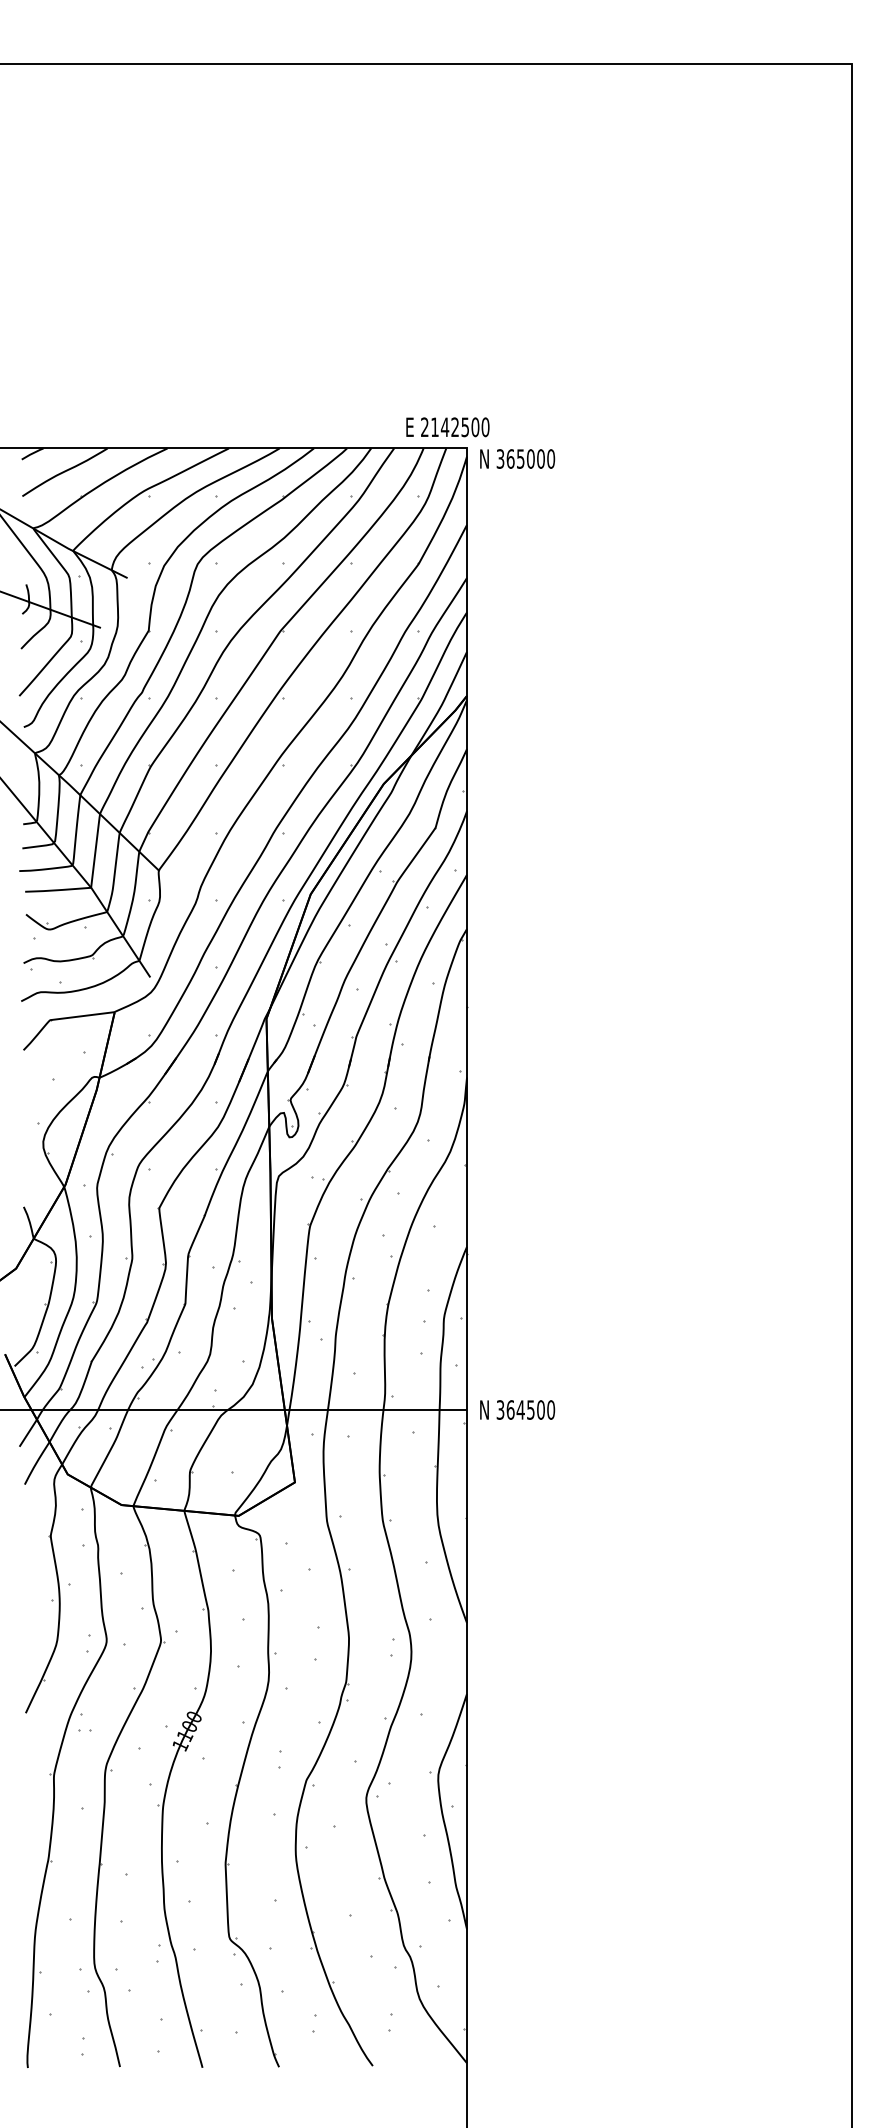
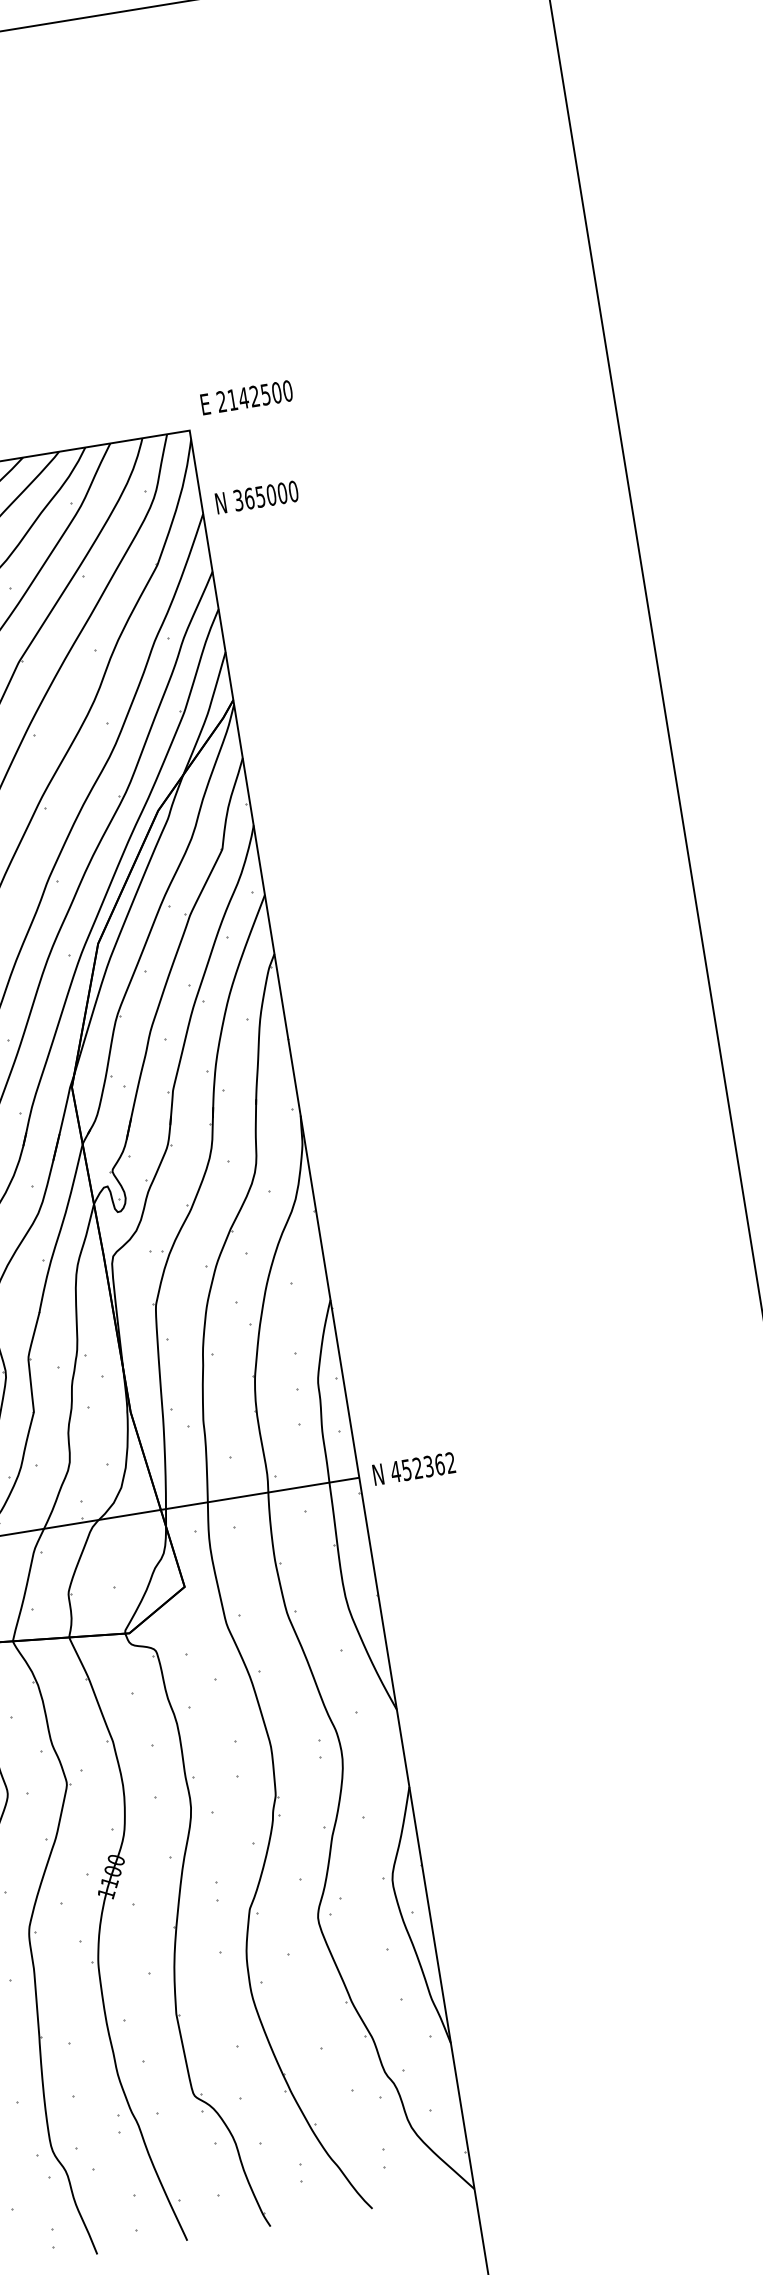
text: (447, 427) -> (246, 398), moved
text: (517, 458) -> (256, 496), moved
text: (525, 1409) -> (422, 1466), 364500 -> 452362

